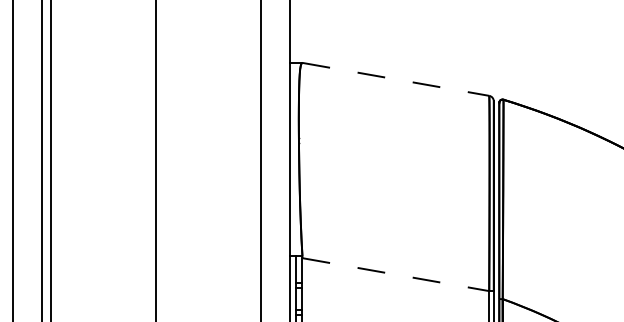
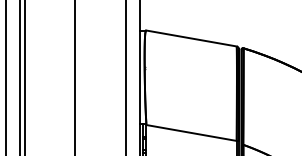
line: (395, 79) -> (191, 38), dashed -> solid
line: (395, 273) -> (191, 132), dashed -> solid

